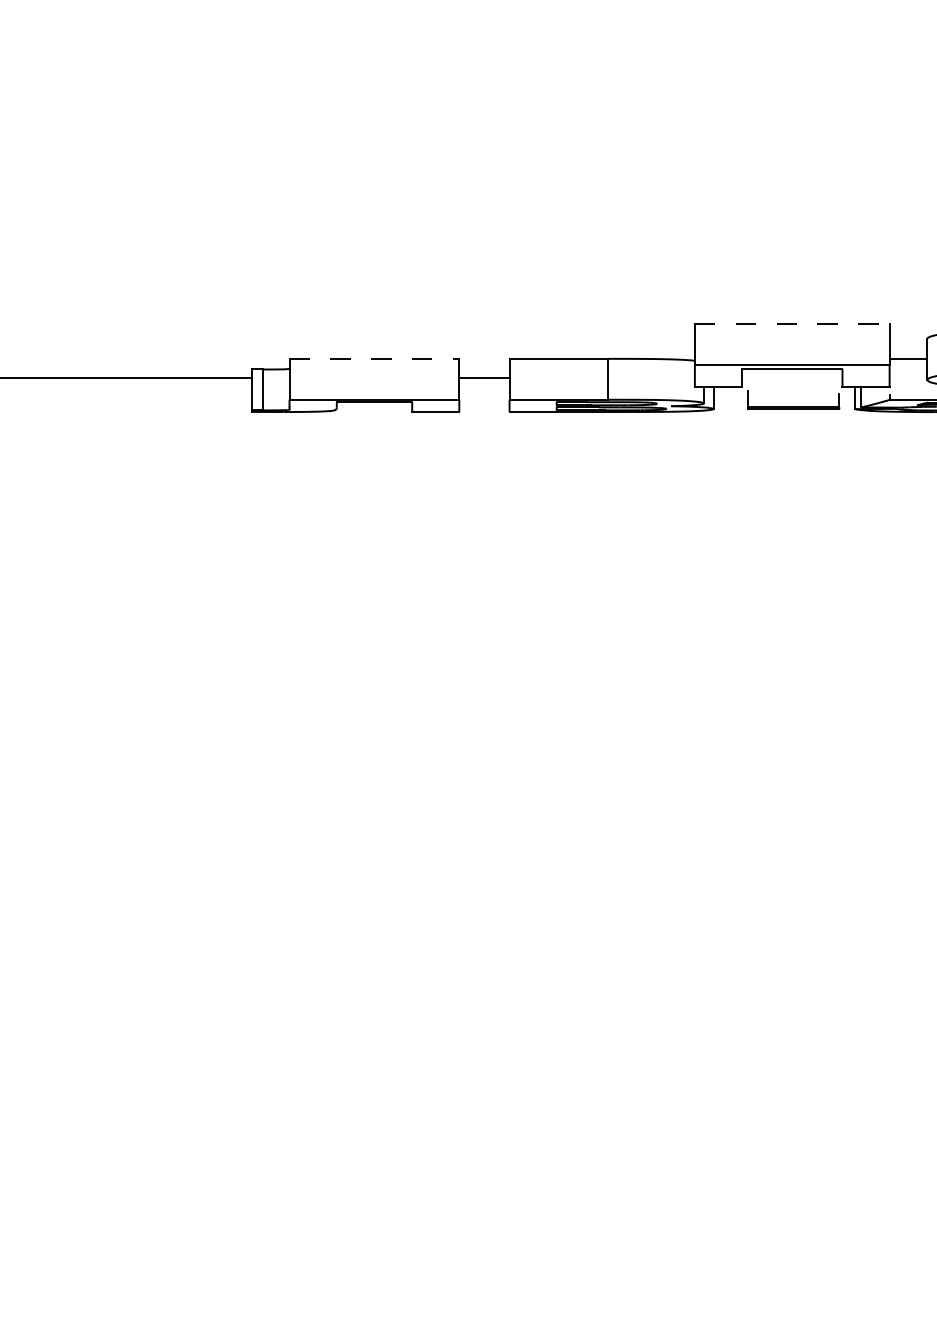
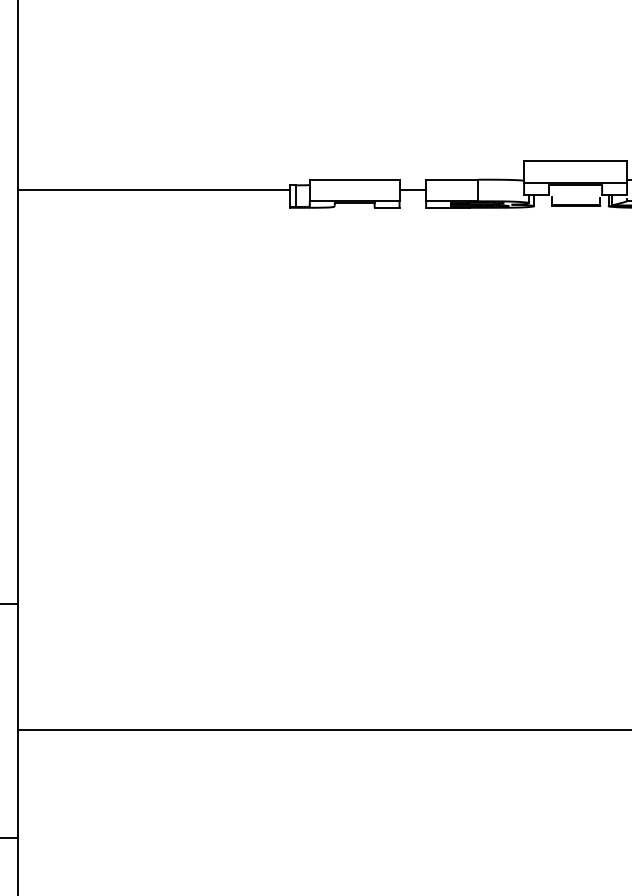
line: (794, 324) -> (576, 161), dashed -> solid
line: (374, 358) -> (354, 179), dashed -> solid

